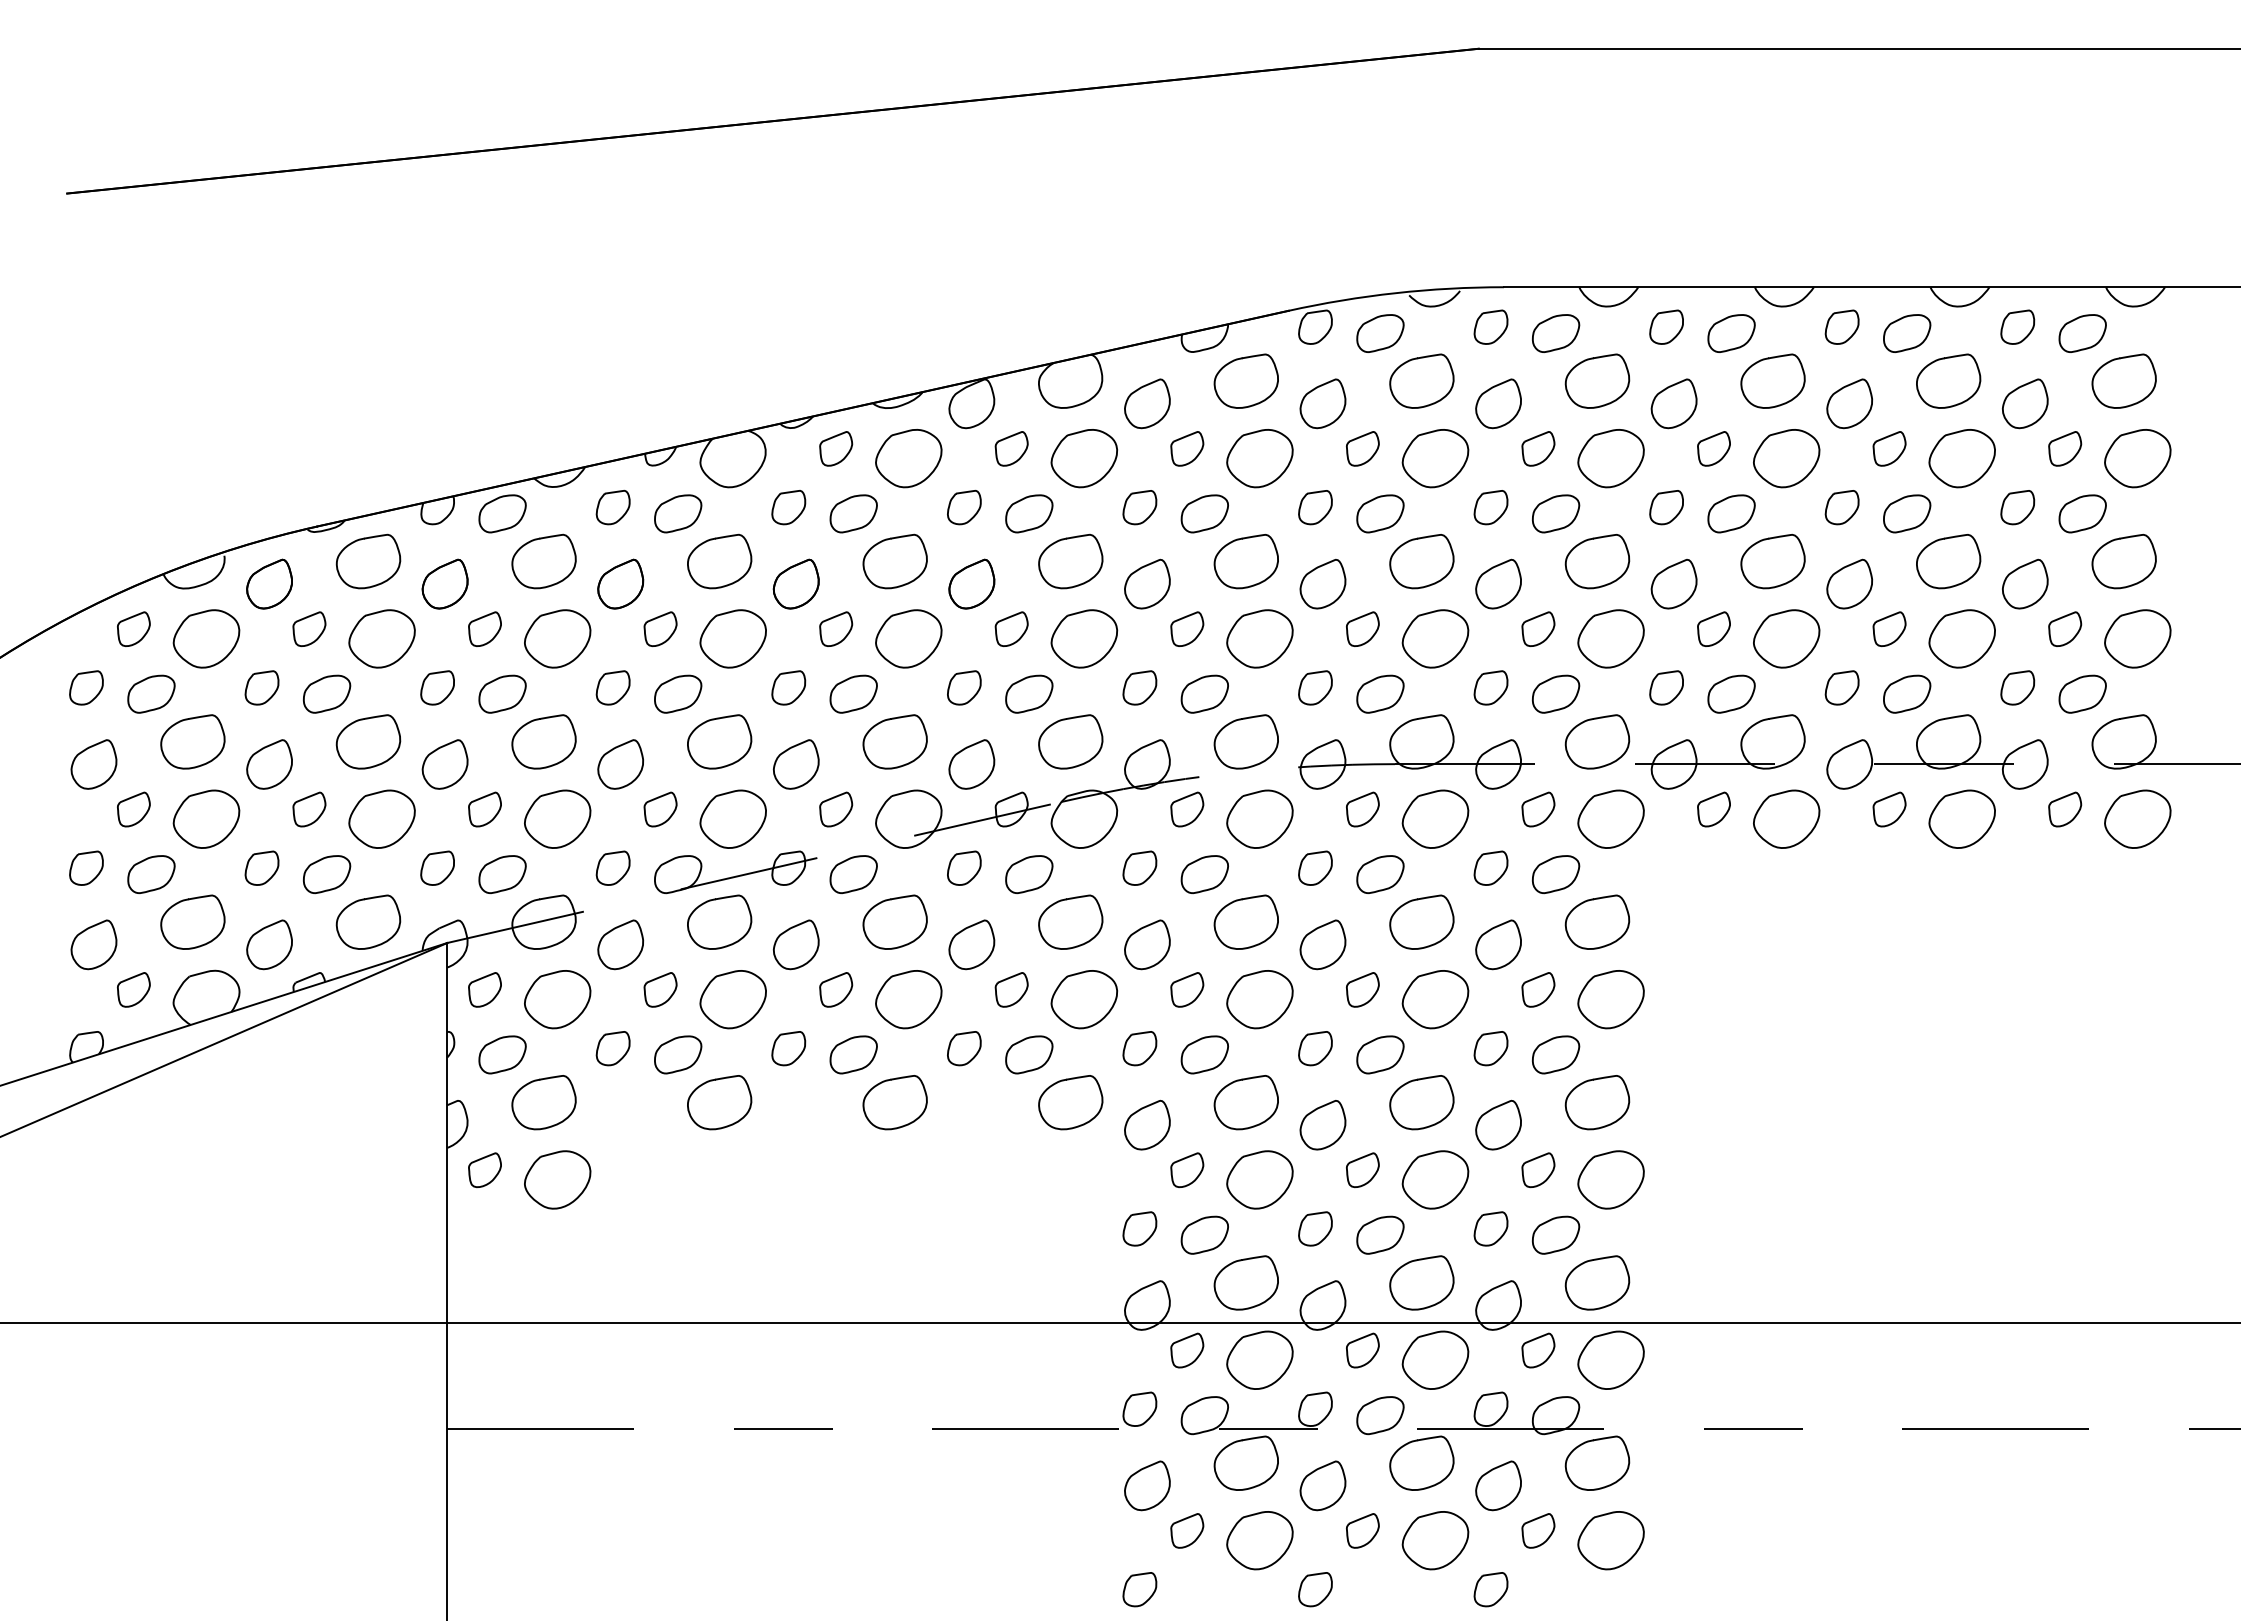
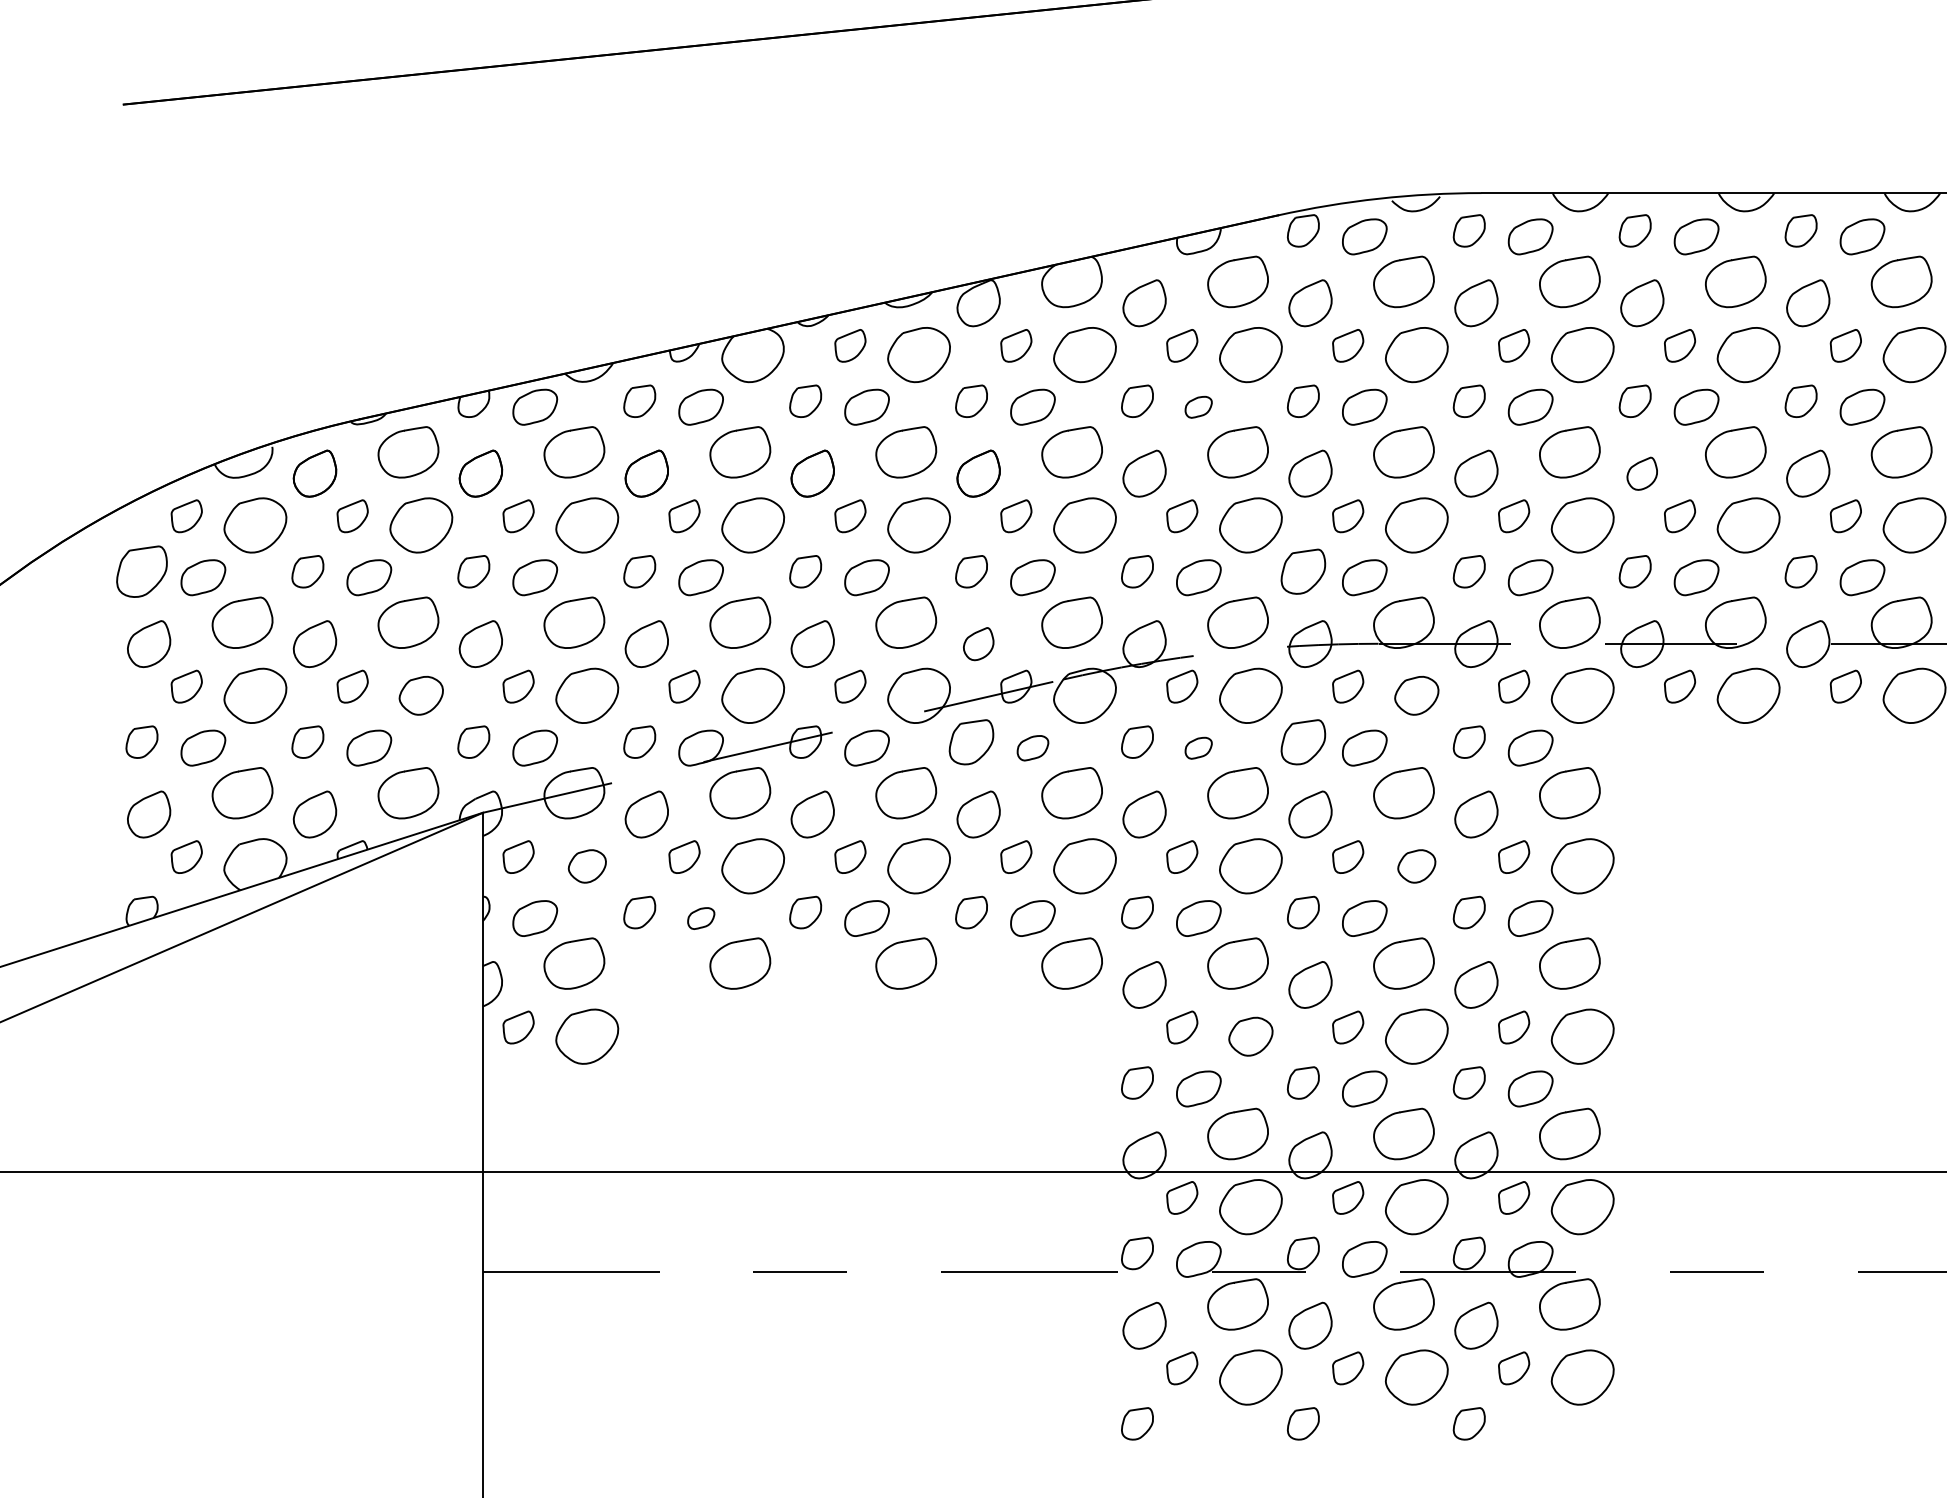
part: (1204, 513) -> (1198, 406), size x0.6
part: (1673, 584) -> (1641, 474), size x0.7
part: (86, 687) -> (142, 571), size x1.6
part: (1315, 687) -> (1303, 571), size x1.4
part: (971, 764) -> (978, 644), size x0.7
part: (381, 818) -> (420, 695), size x0.7
part: (1435, 818) -> (1416, 695), size x0.7
part: (964, 867) -> (971, 741), size x1.4
part: (1315, 867) -> (1303, 741), size x1.4
part: (1029, 874) -> (1033, 748), size x0.7
part: (1204, 874) -> (1198, 748), size x0.6
part: (557, 999) -> (587, 866), size x0.6
part: (1435, 999) -> (1416, 866), size x0.6
part: (678, 1054) -> (701, 918), size x0.6
part: (1259, 1179) -> (1250, 1036), size x0.7

